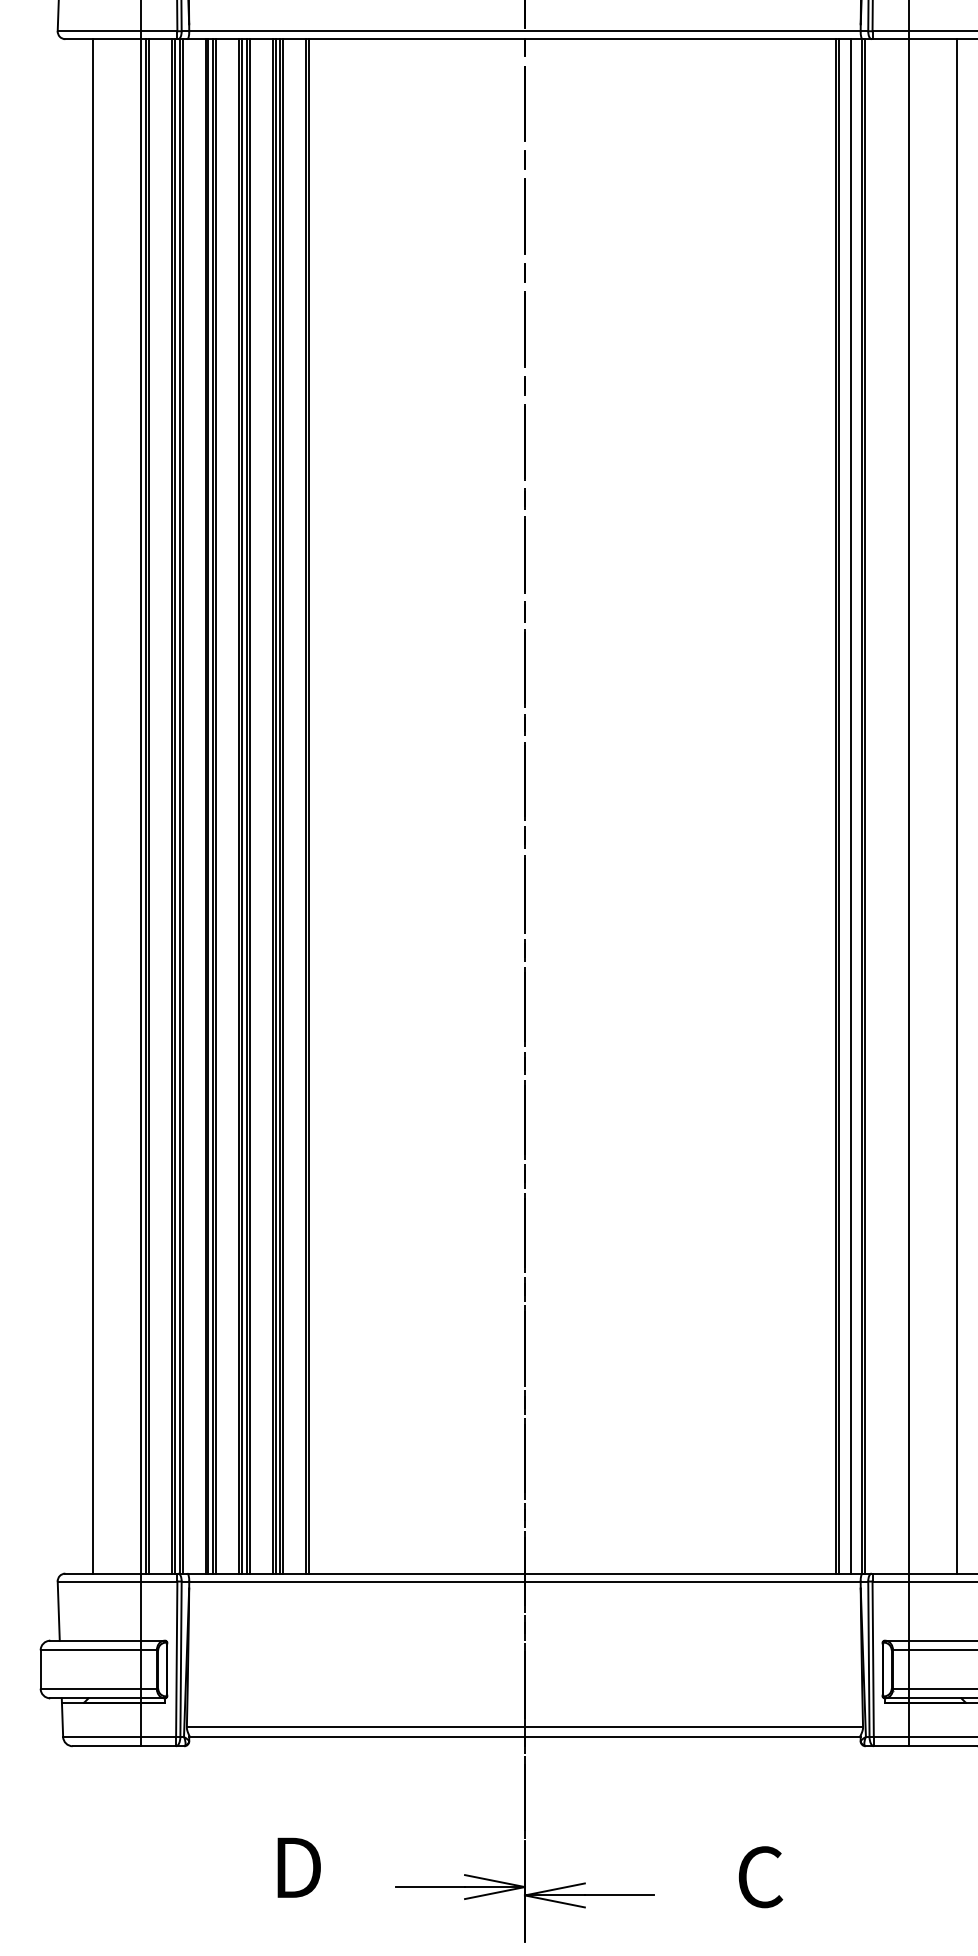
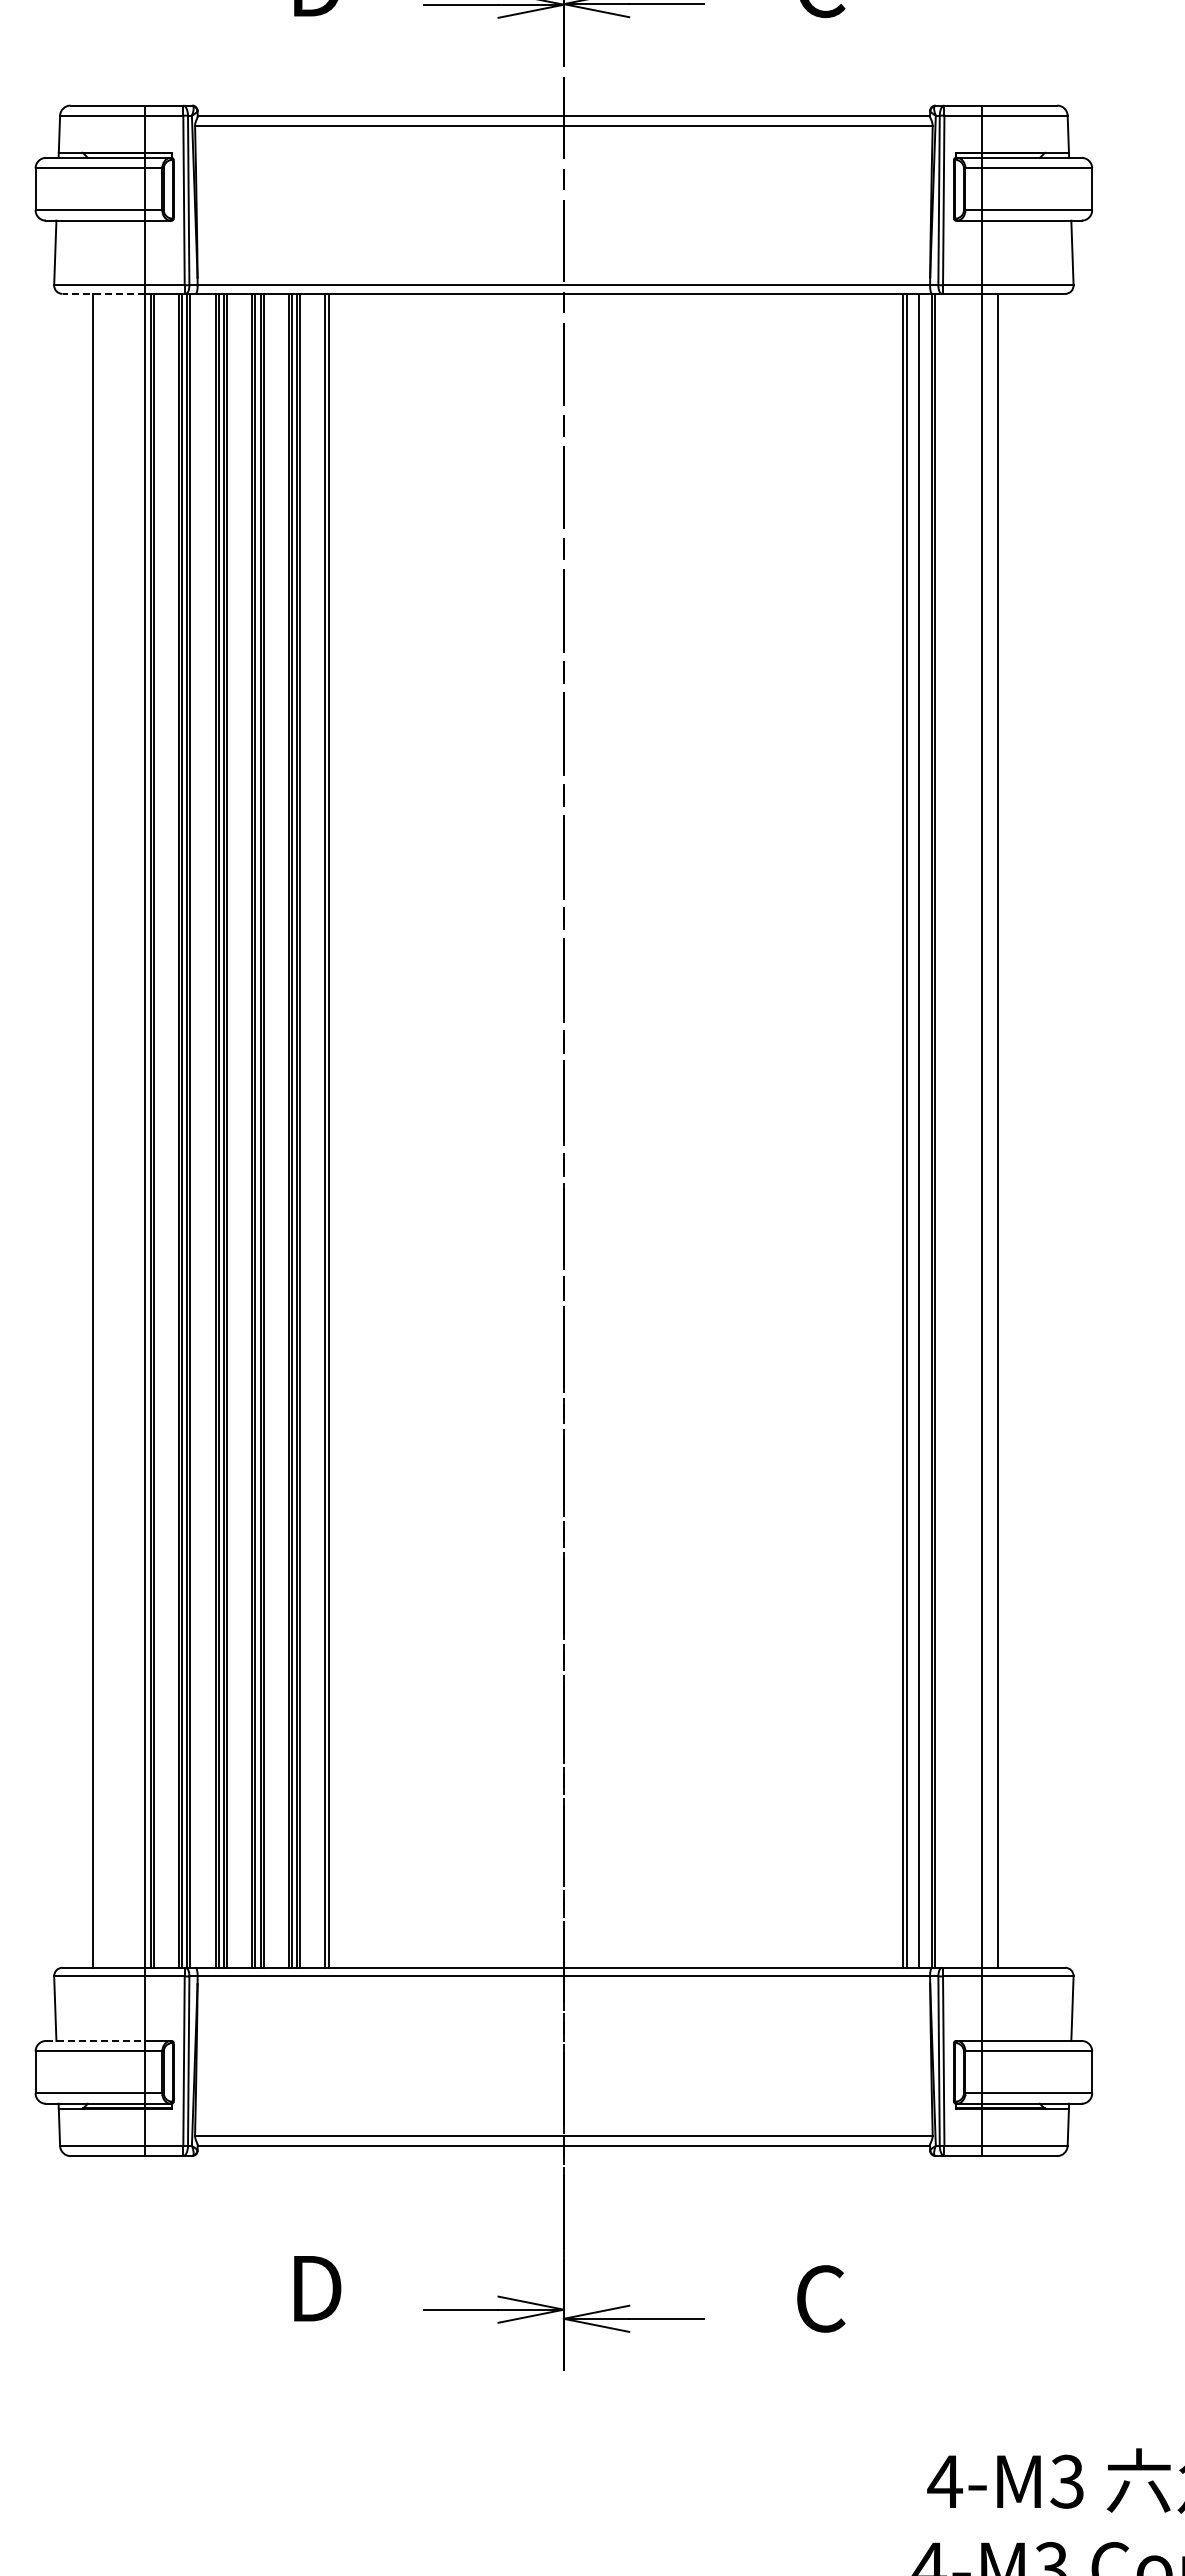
line: (102, 38) -> (103, 293), solid -> dashed
line: (956, 806) -> (997, 1130), moved
line: (95, 1640) -> (95, 2040), solid -> dashed

